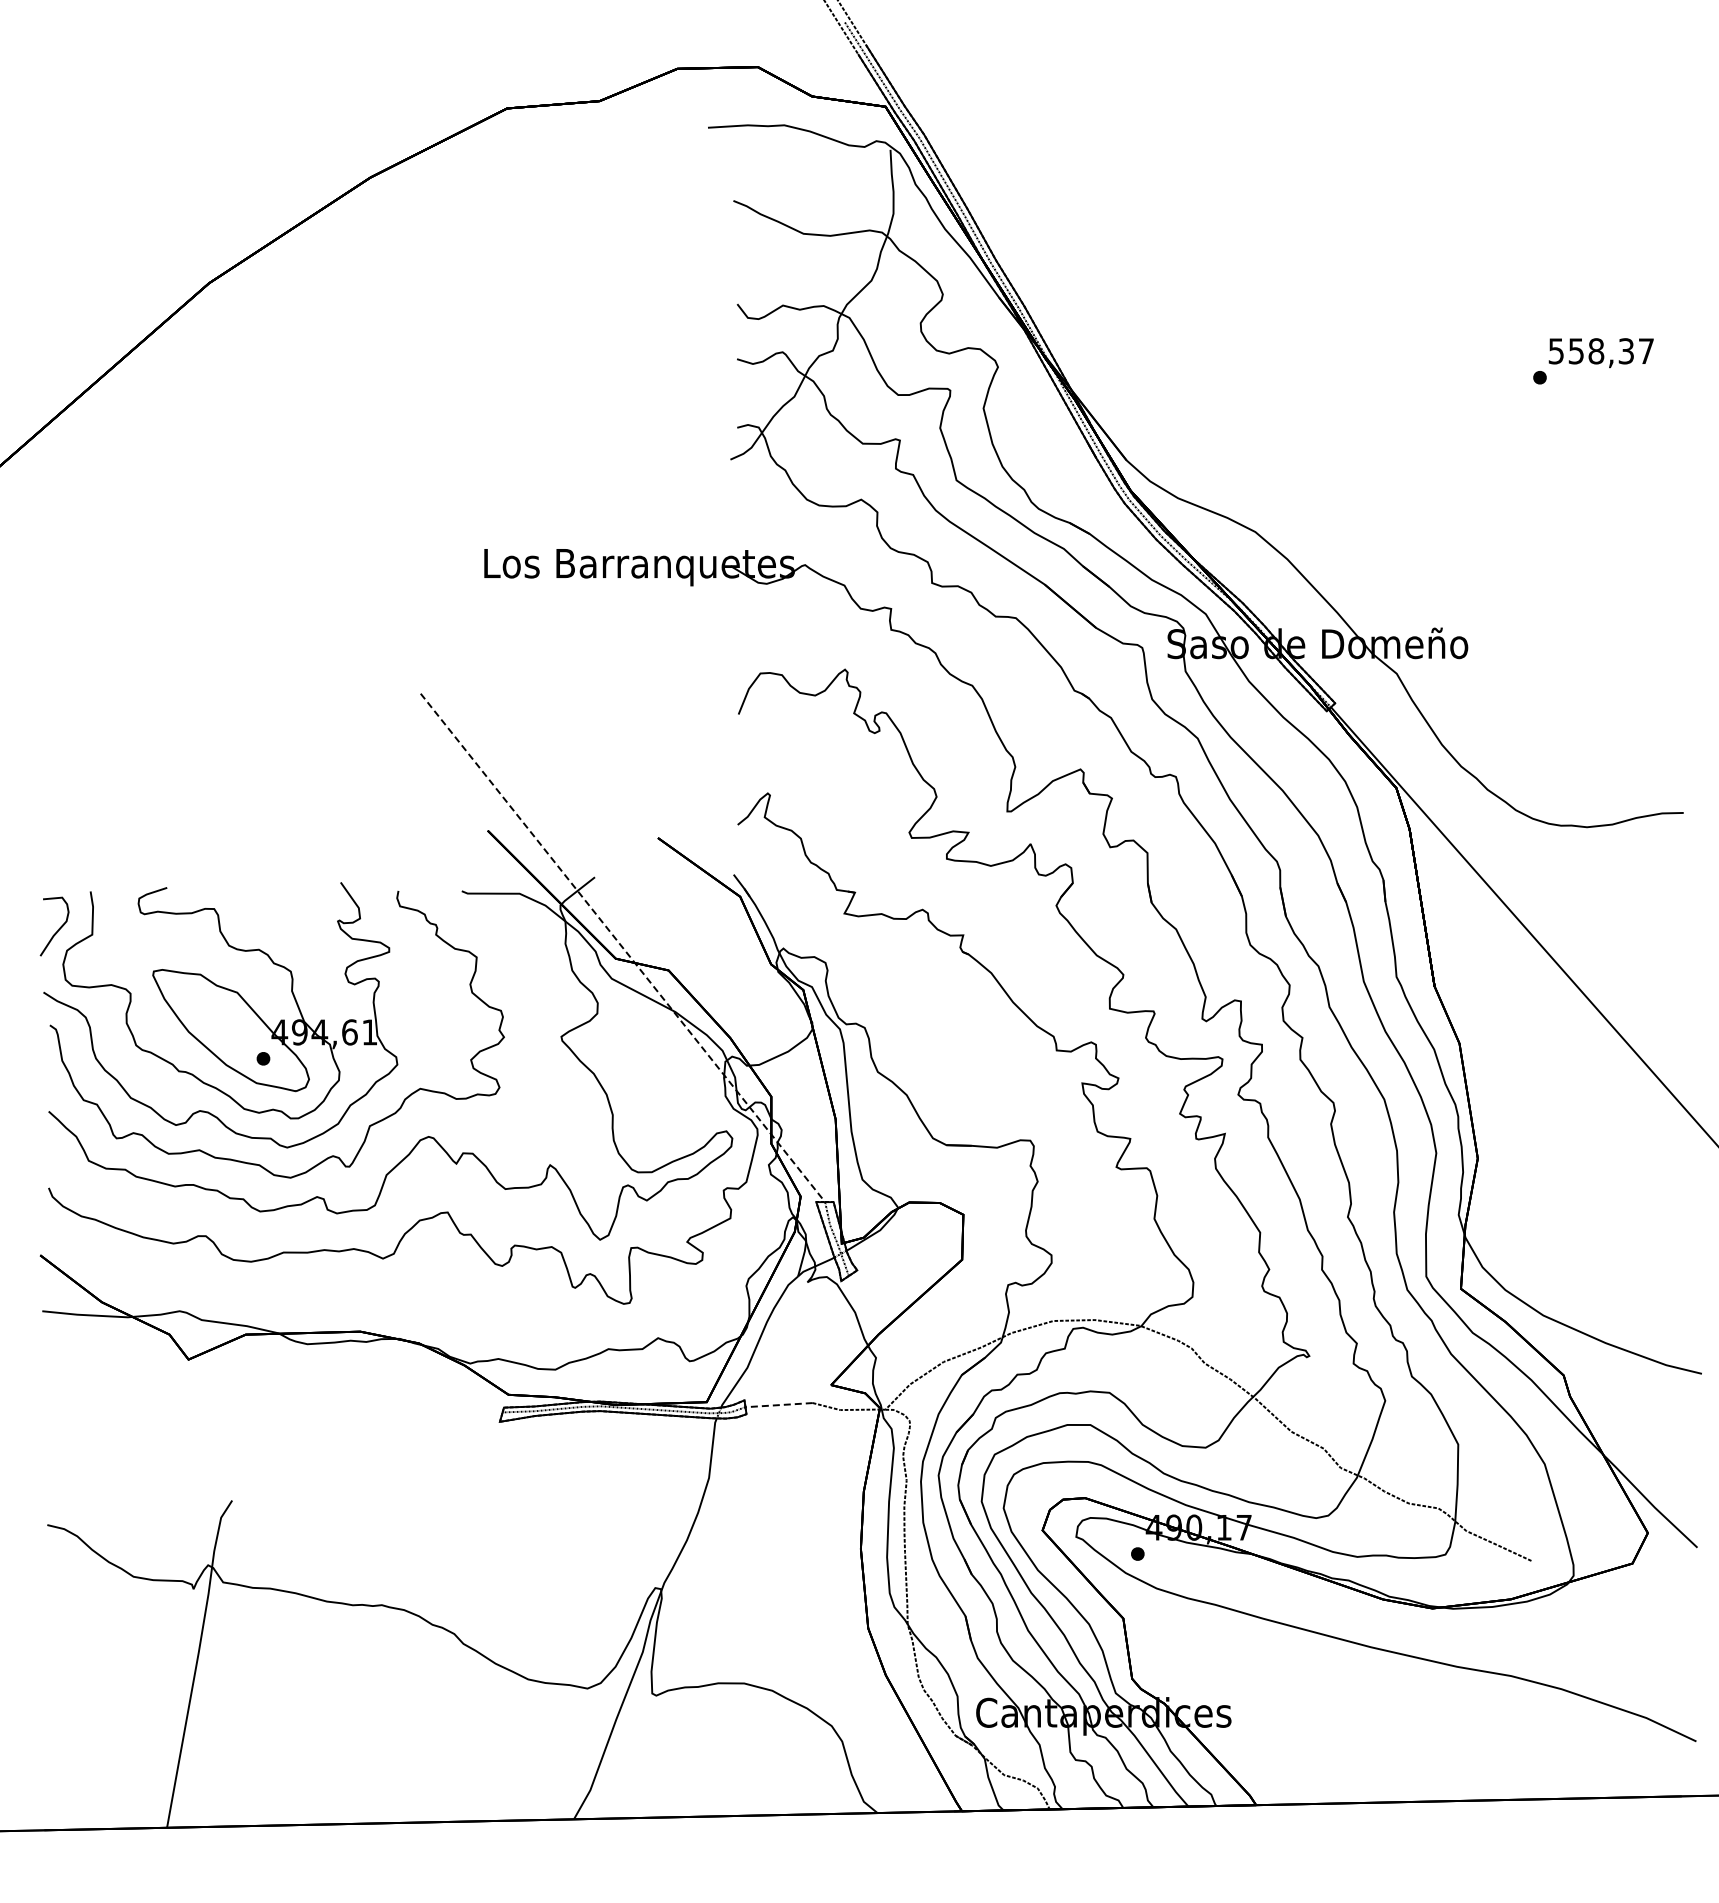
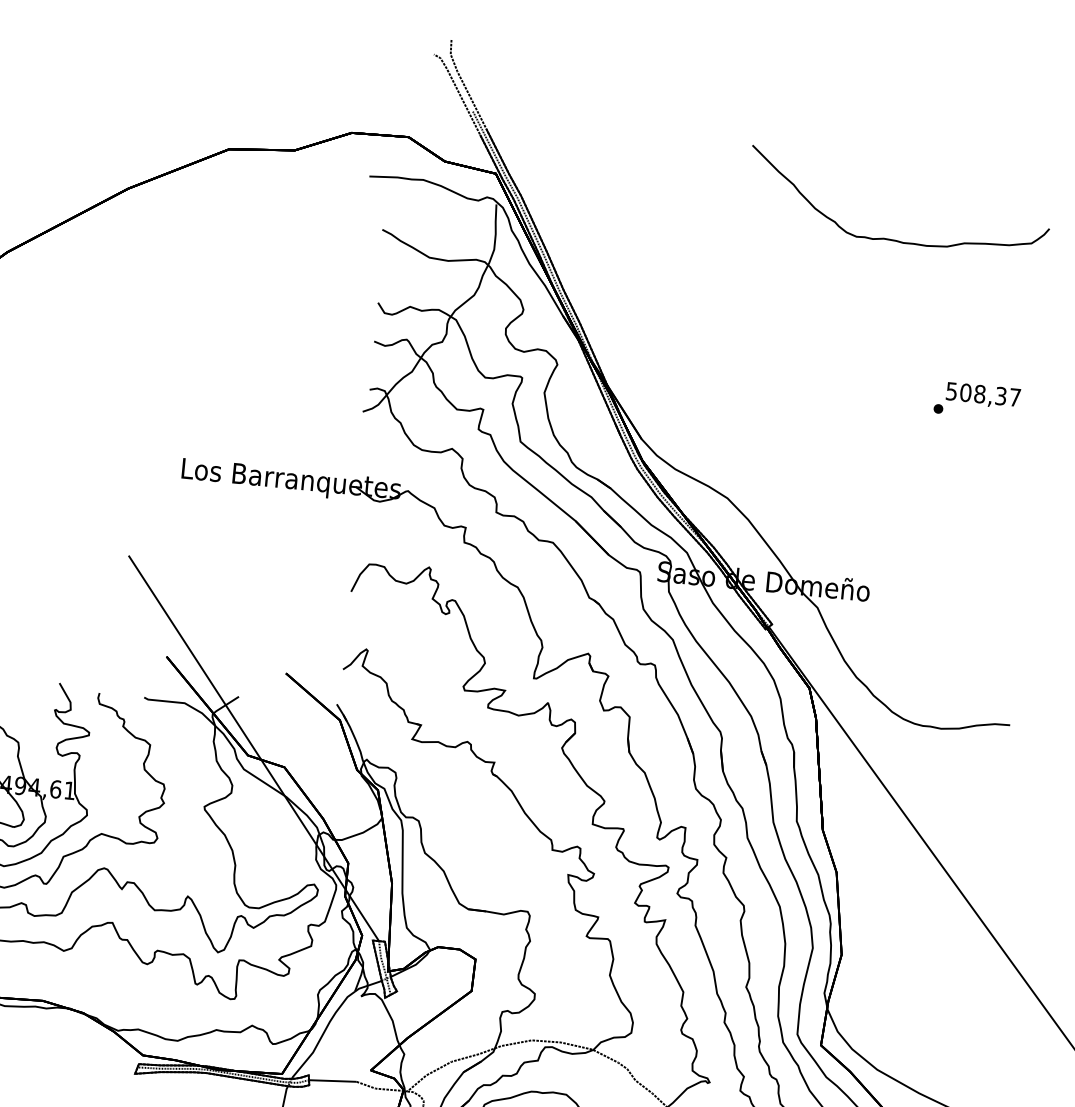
part: (1454, 145) -> (893, 239), added
text: (1576, 351) -> (965, 392), 558,37 -> 508,37
line: (622, 947) -> (253, 748), dashed -> solid
line: (779, 1405) -> (333, 1081), dashed -> solid

